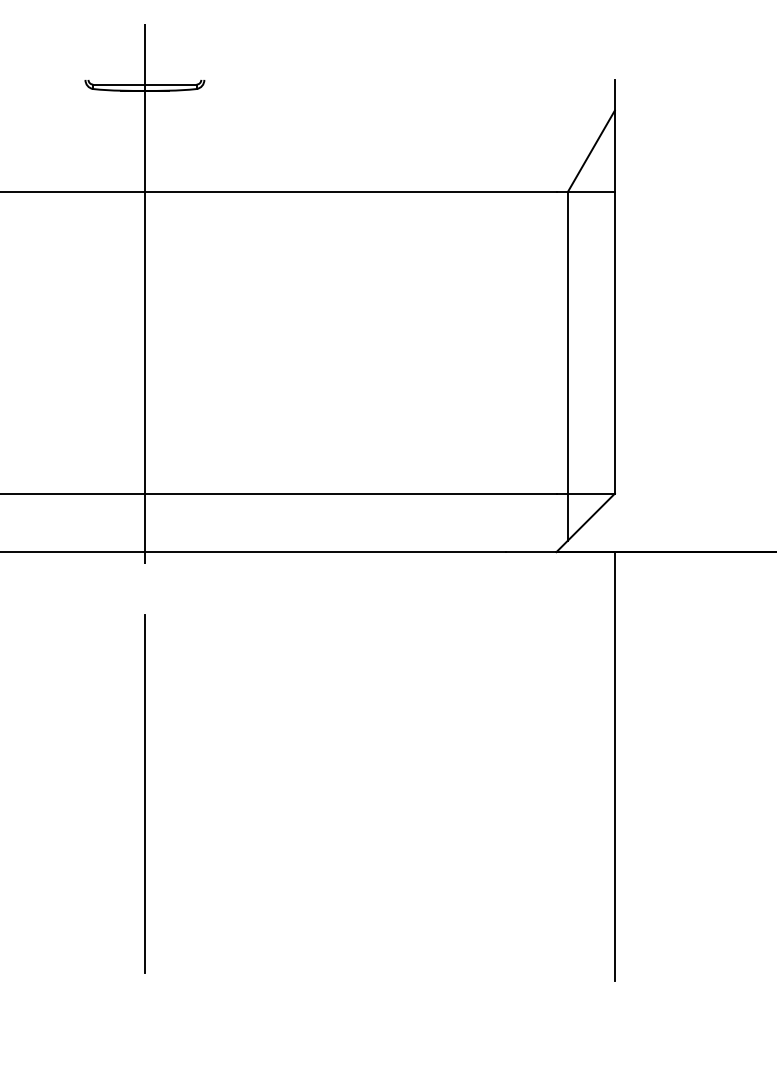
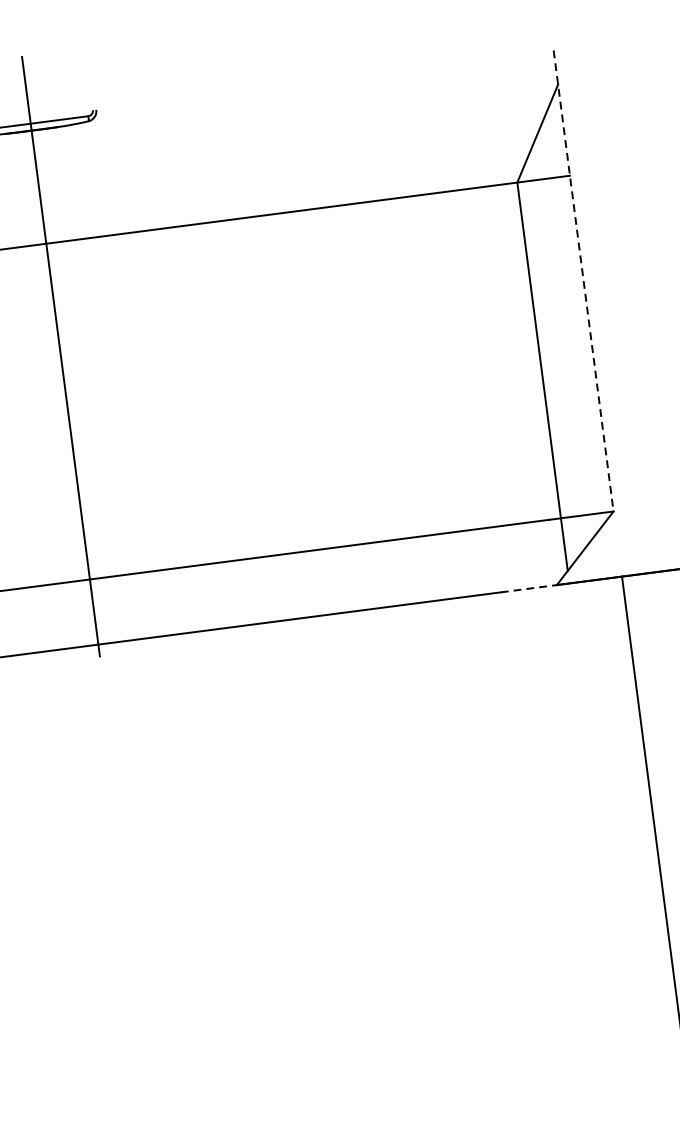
line: (614, 286) -> (583, 280), solid -> dashed
line: (531, 552) -> (529, 589), solid -> dashed
line: (144, 793) -> (132, 913), removed

